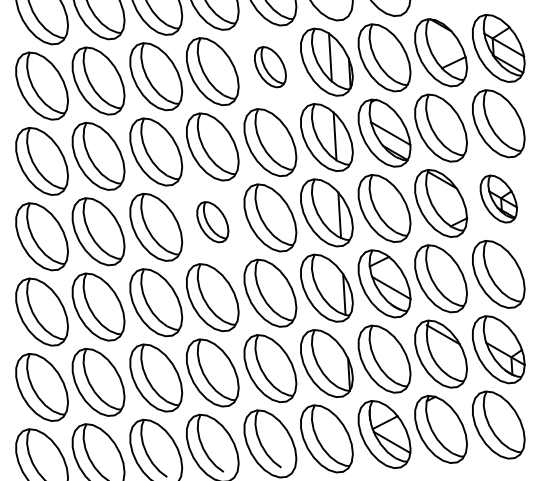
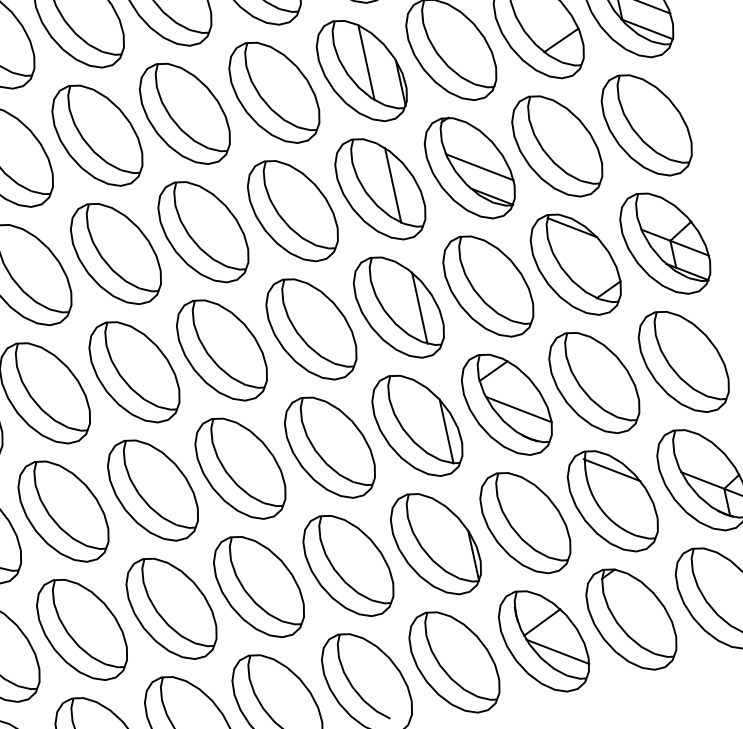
part: (270, 66) -> (274, 91), size x1.67
part: (498, 198) -> (665, 242), size x1.43
part: (212, 221) -> (221, 349), size x1.67

